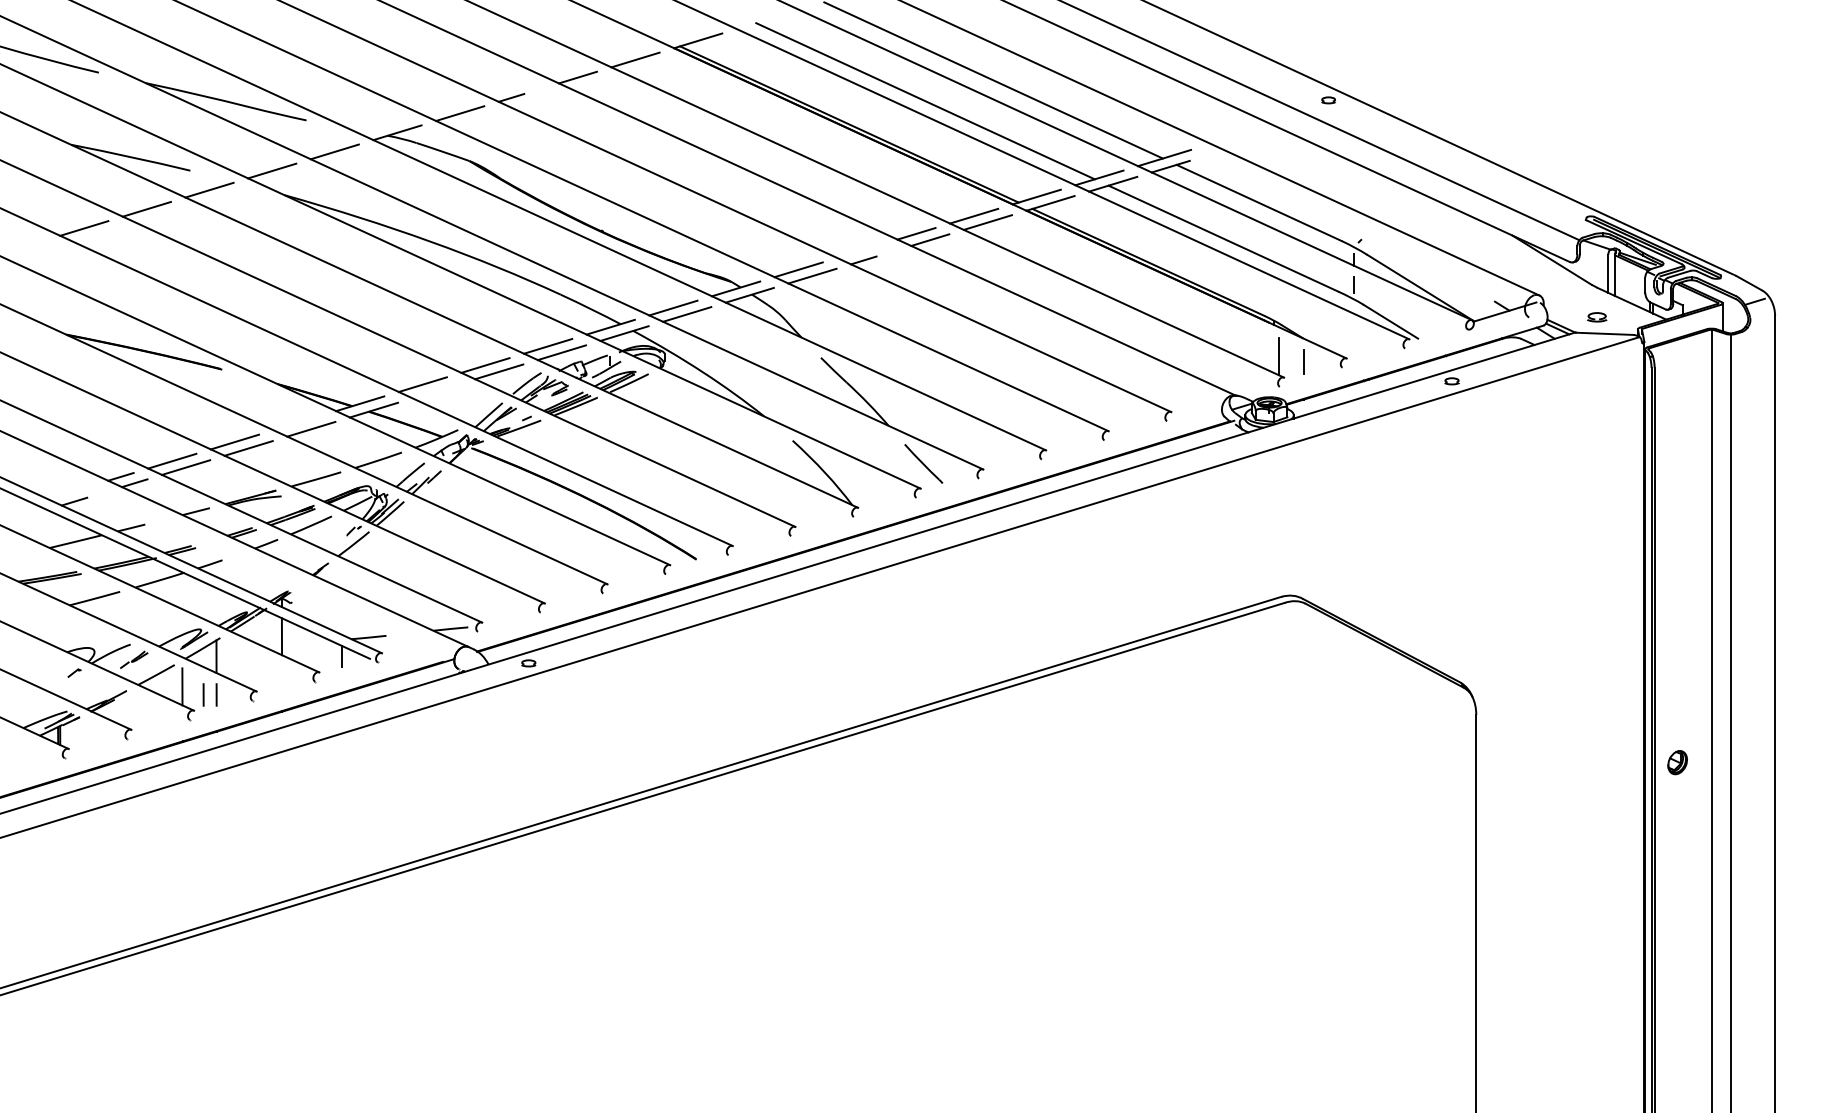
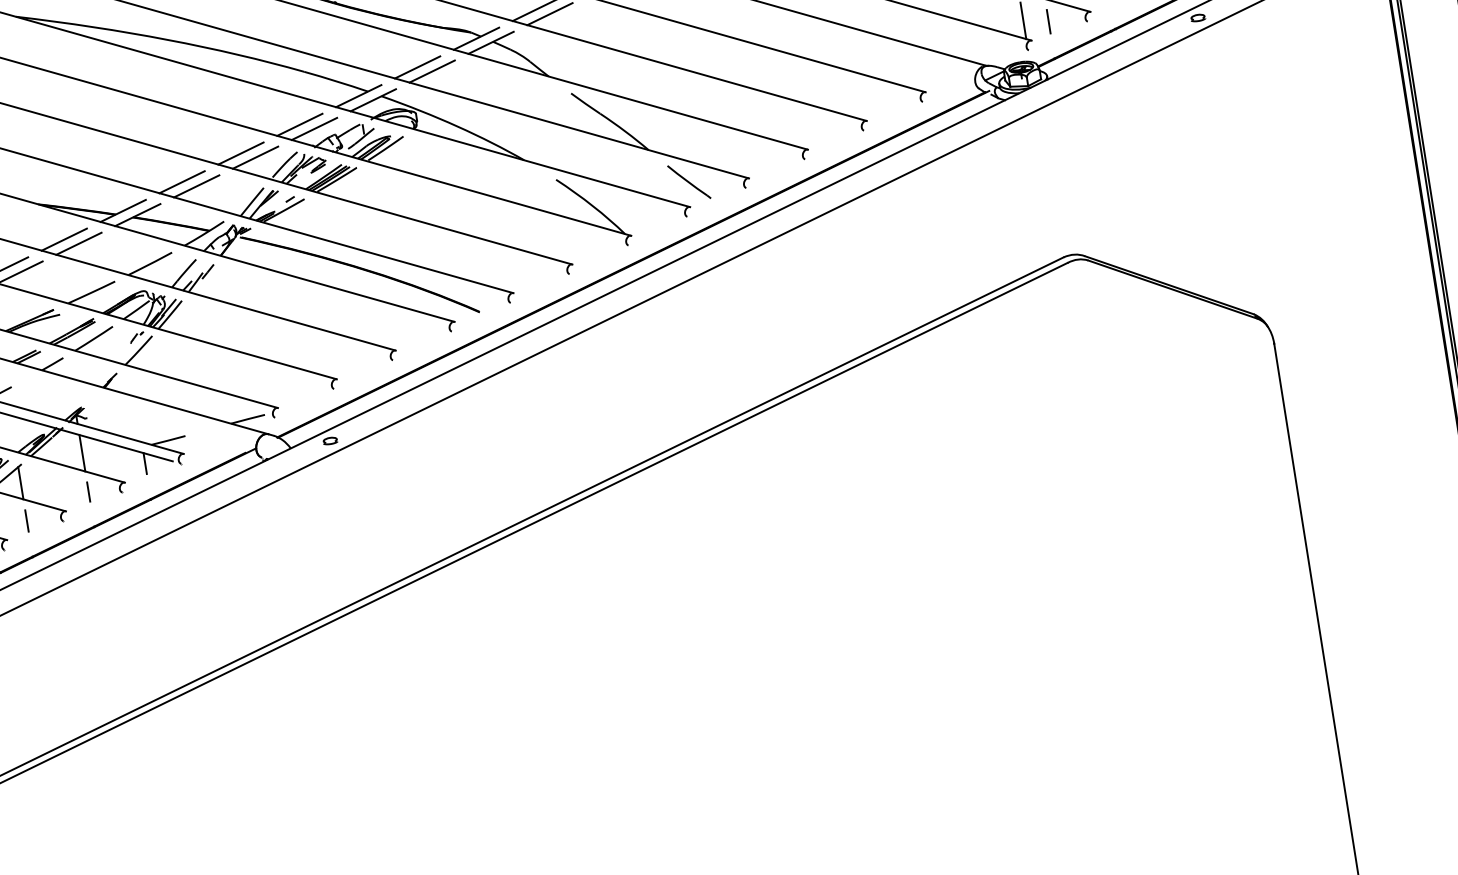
line: (436, 390) -> (196, 185), added
line: (297, 422) -> (64, 239), added
line: (281, 675) -> (87, 491), added
line: (203, 694) -> (13, 522), removed

